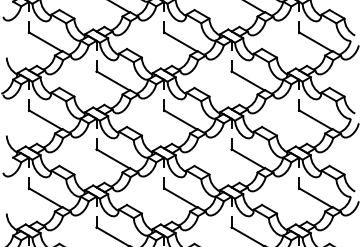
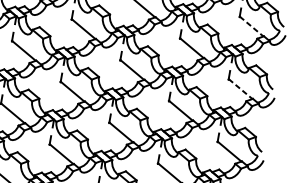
line: (316, 42) -> (252, 27), solid -> dashed
line: (316, 120) -> (241, 89), solid -> dashed

